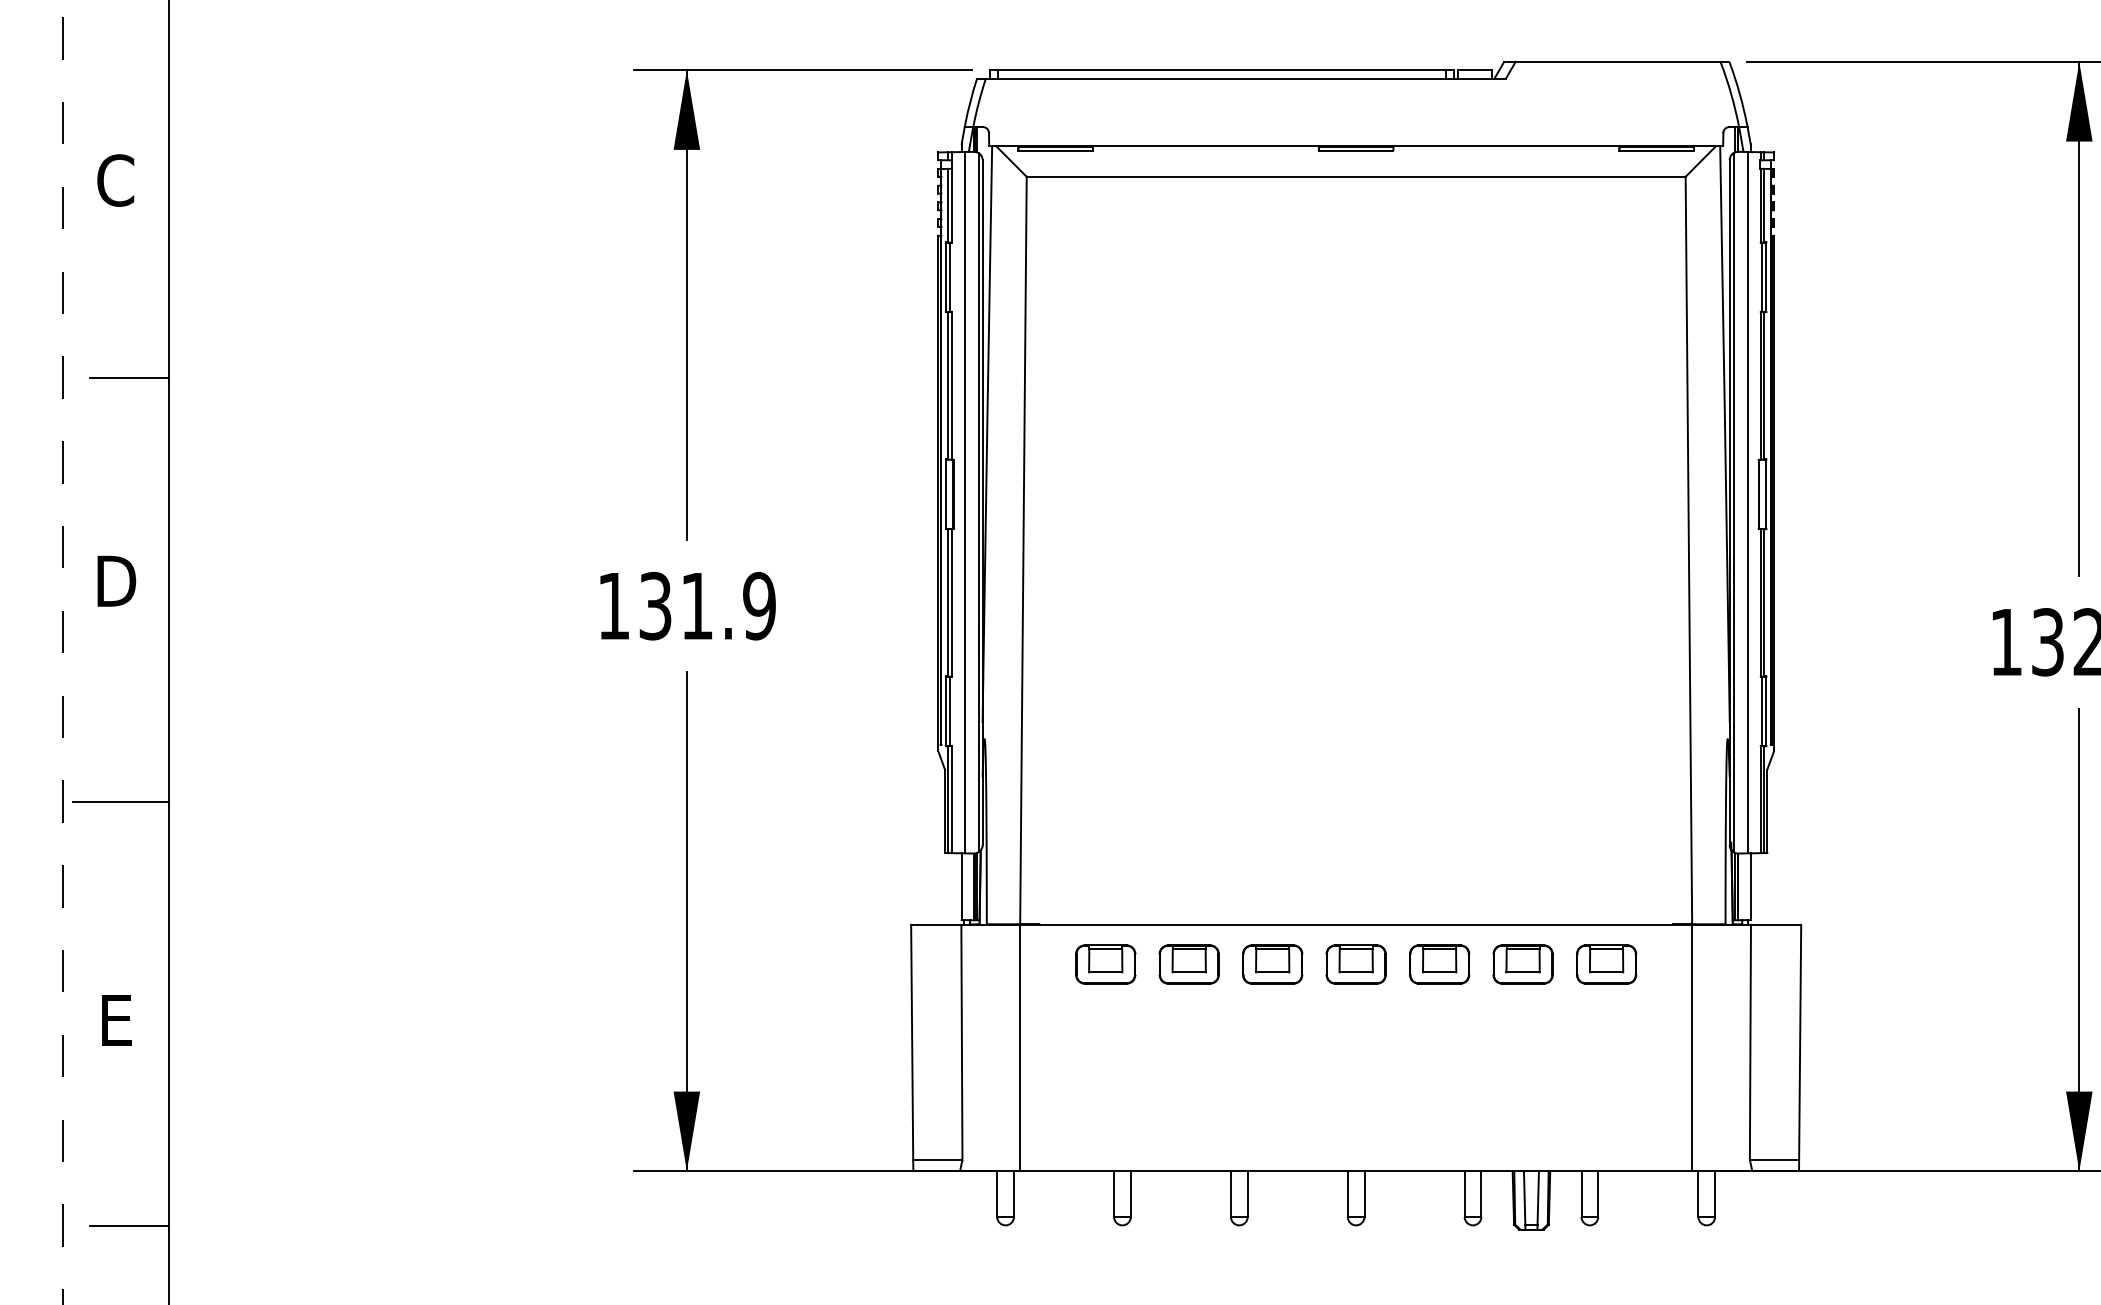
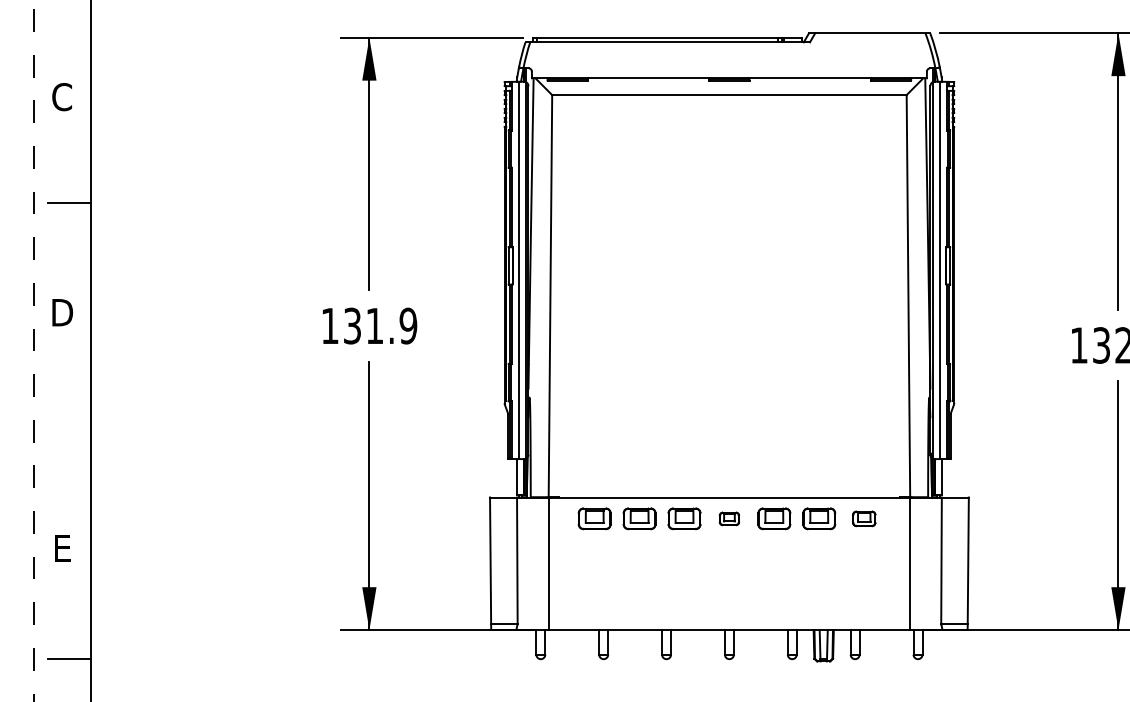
line: (120, 802) -> (64, 431), removed
part: (1356, 963) -> (729, 518), size x0.6
part: (1607, 963) -> (864, 518), size x0.7

